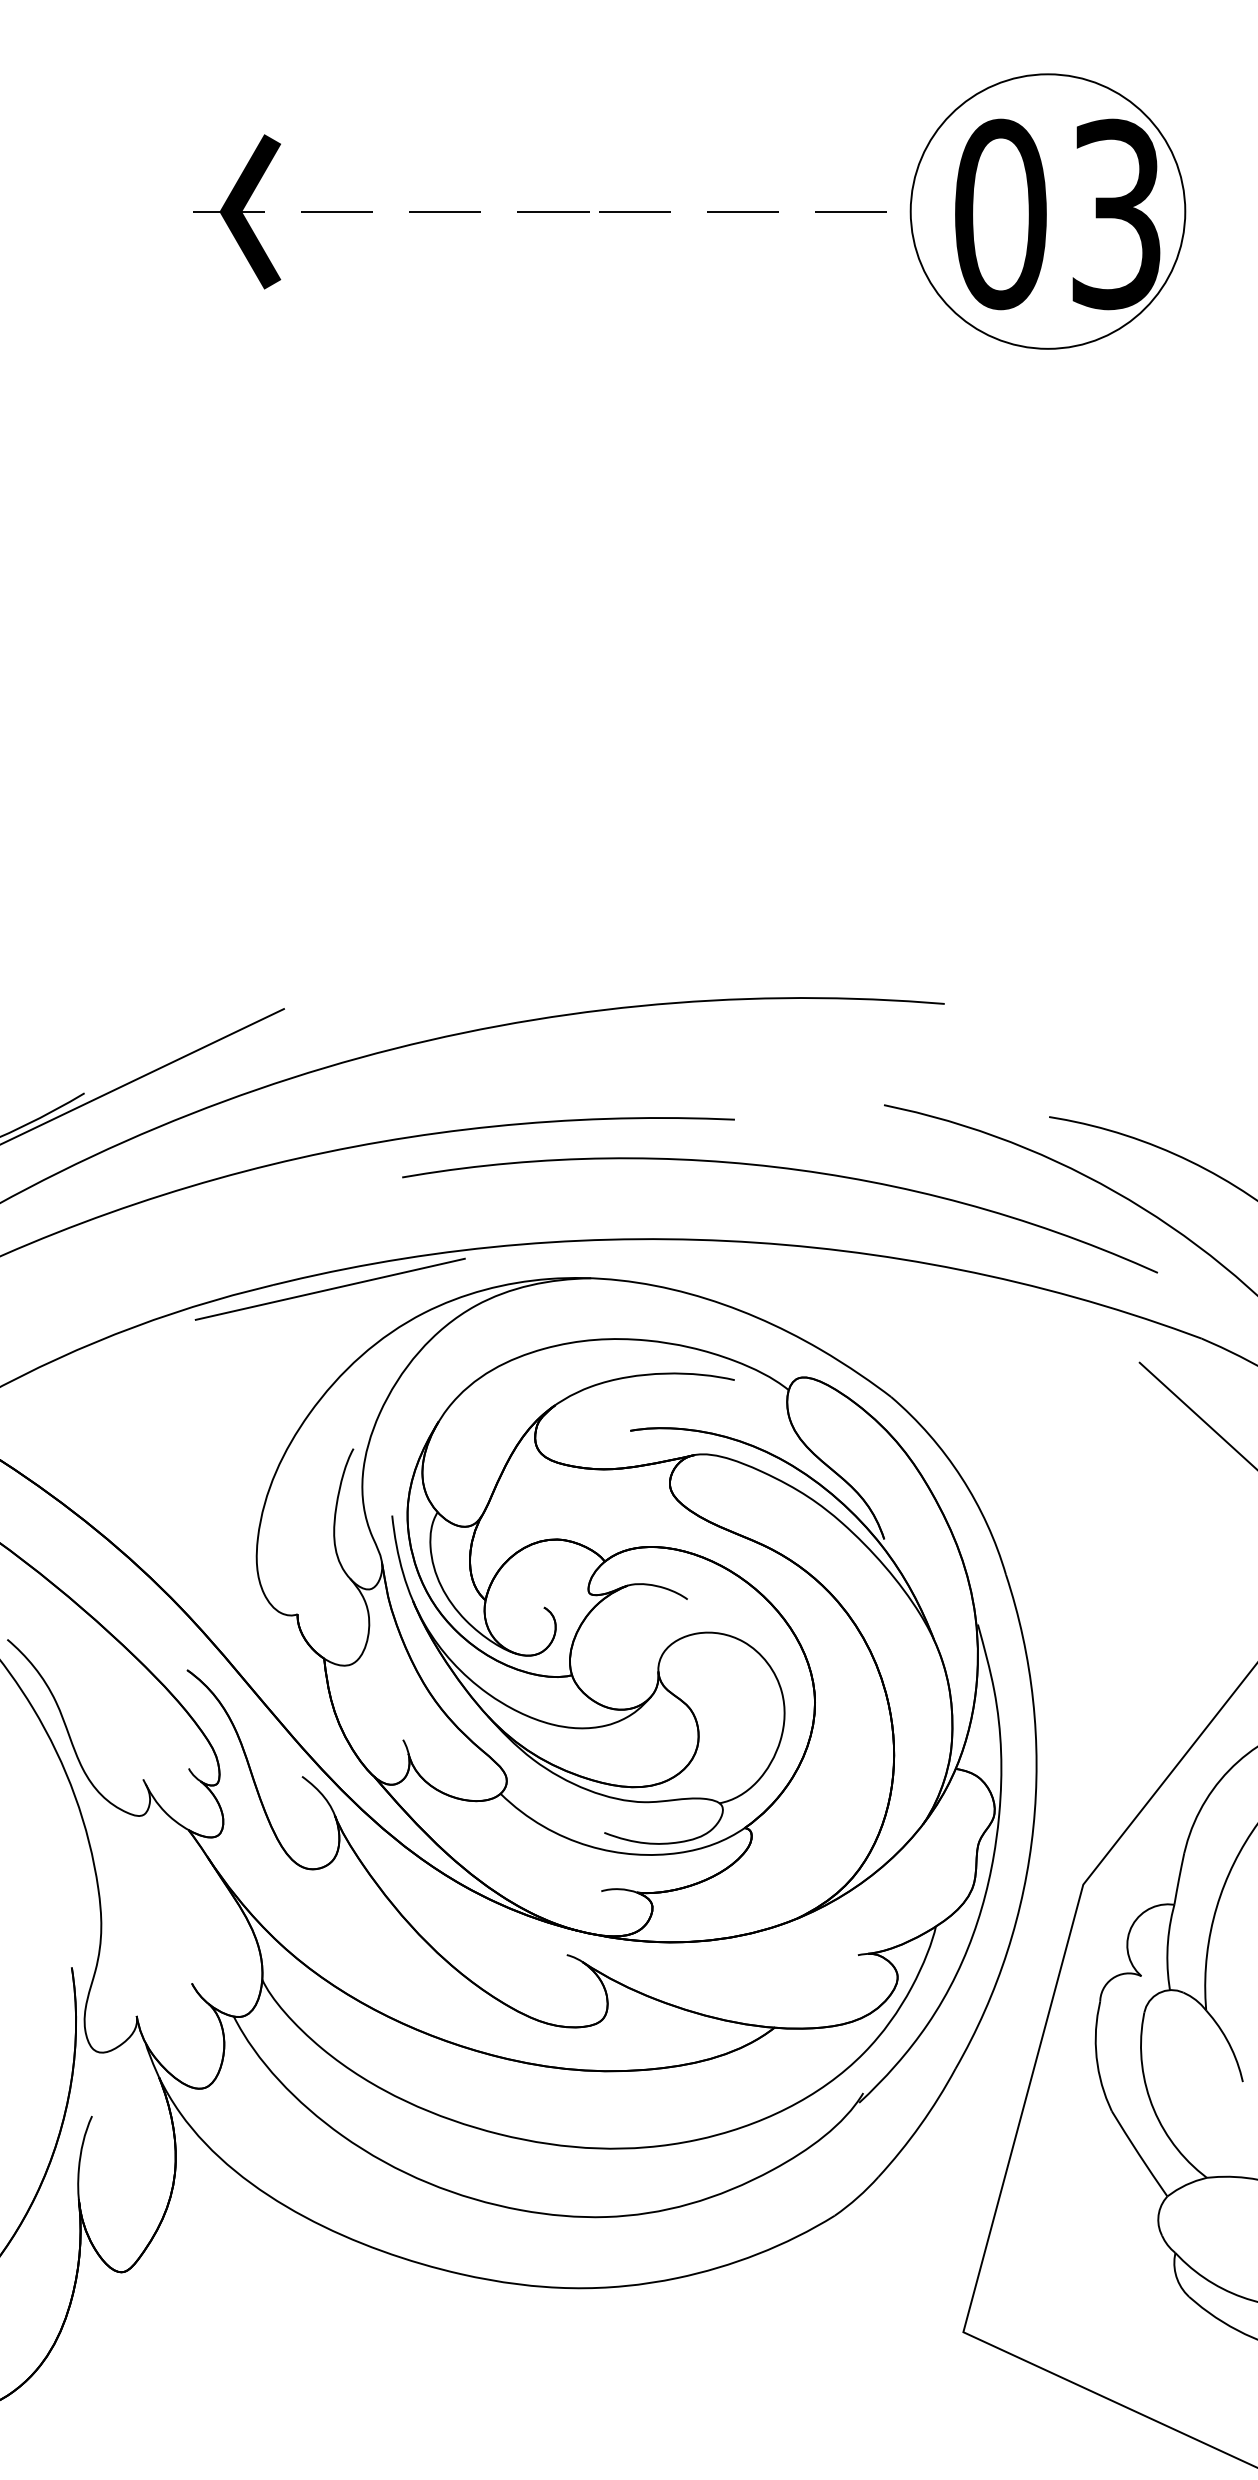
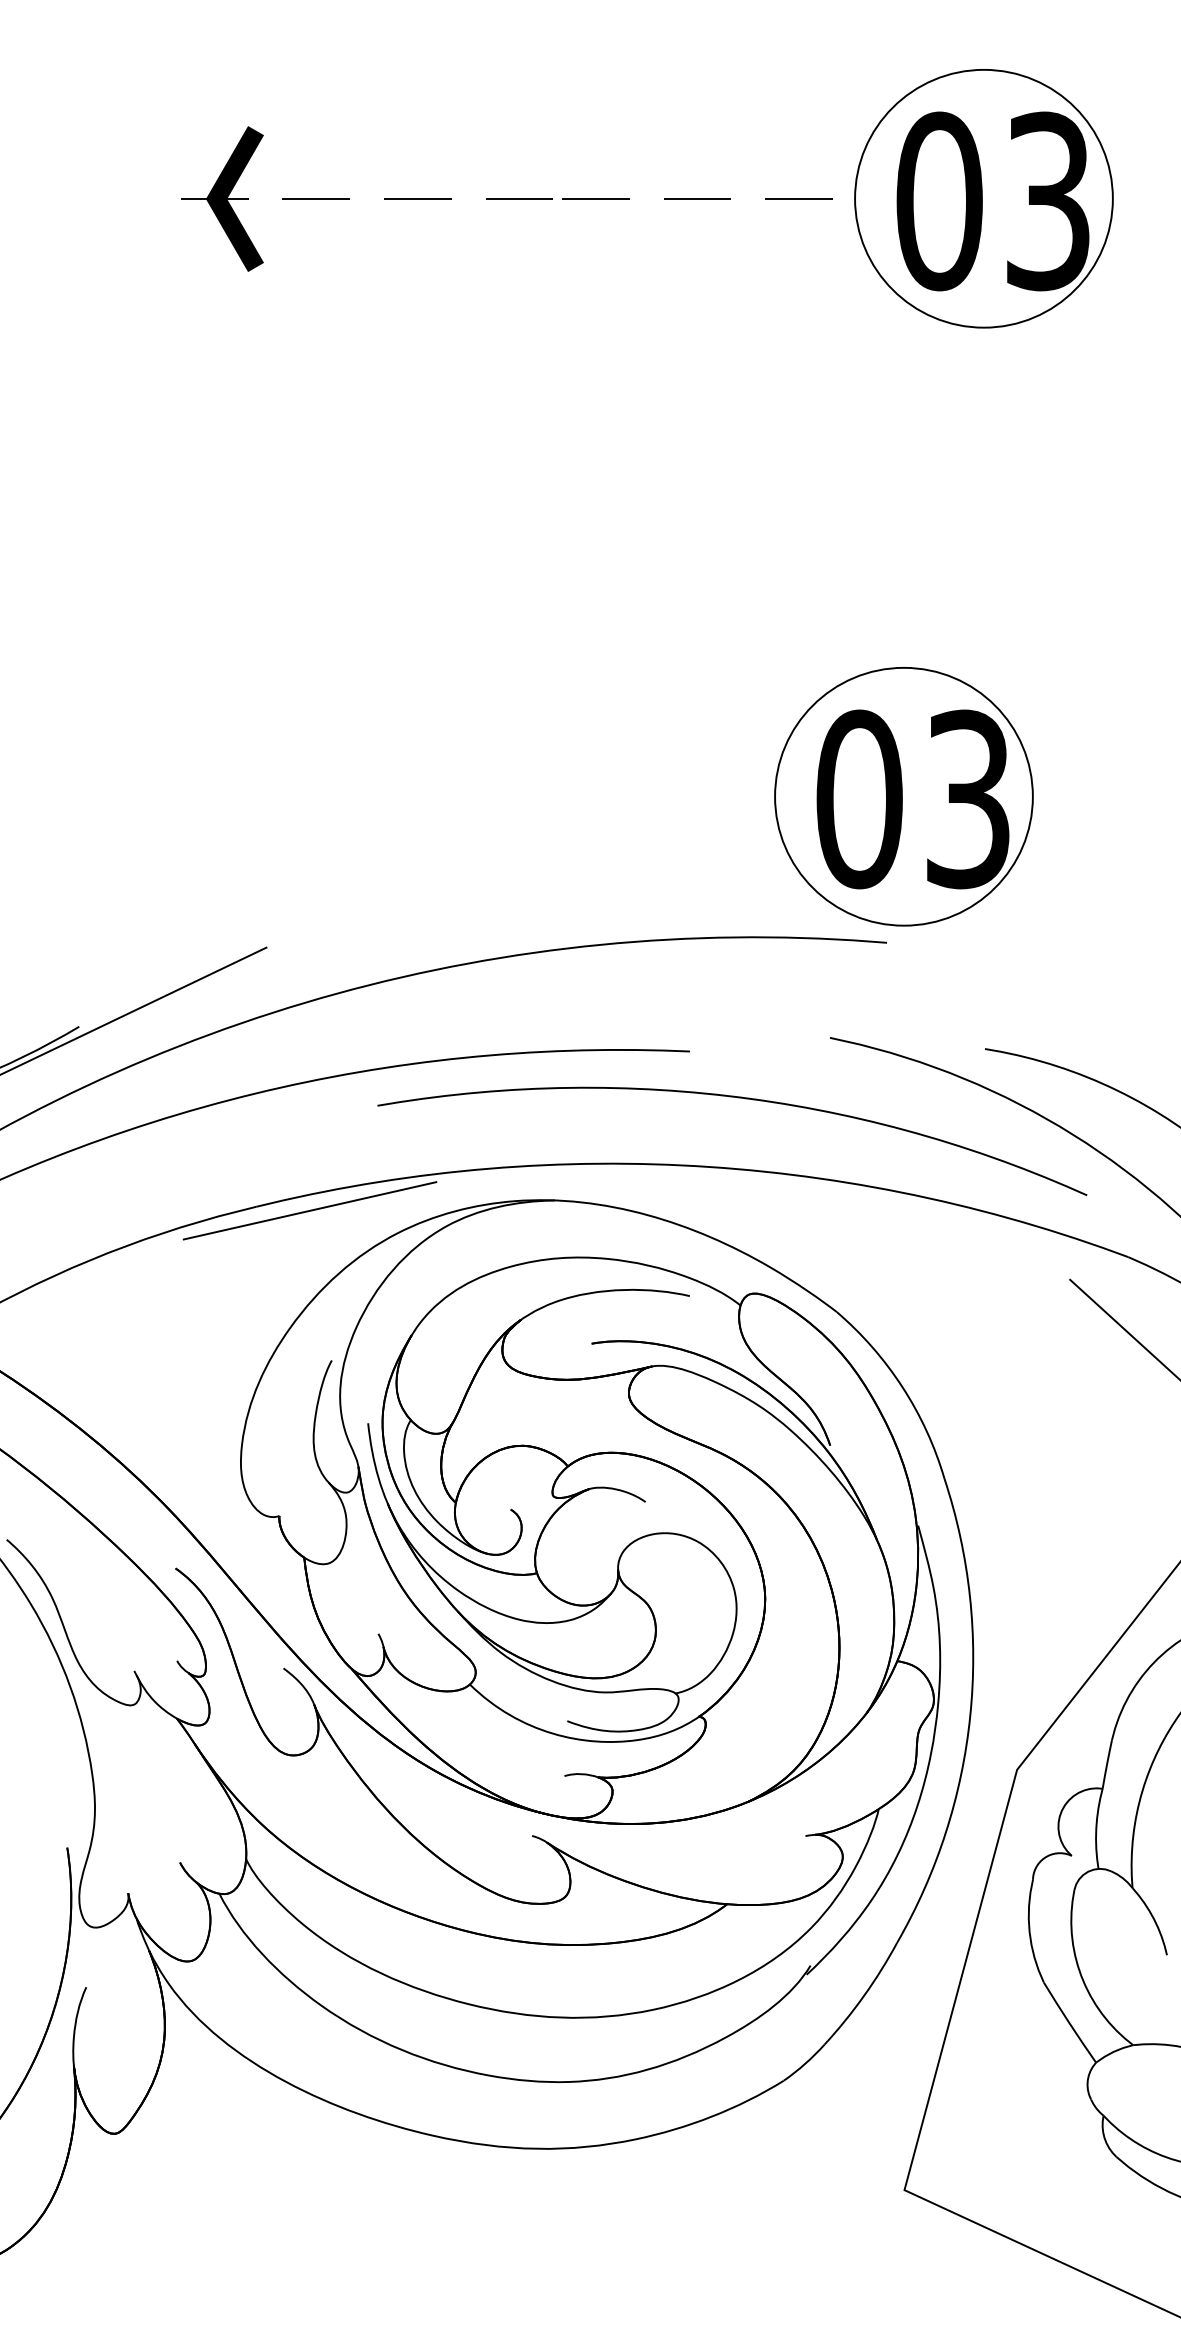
part: (962, 848) -> (903, 796), added

